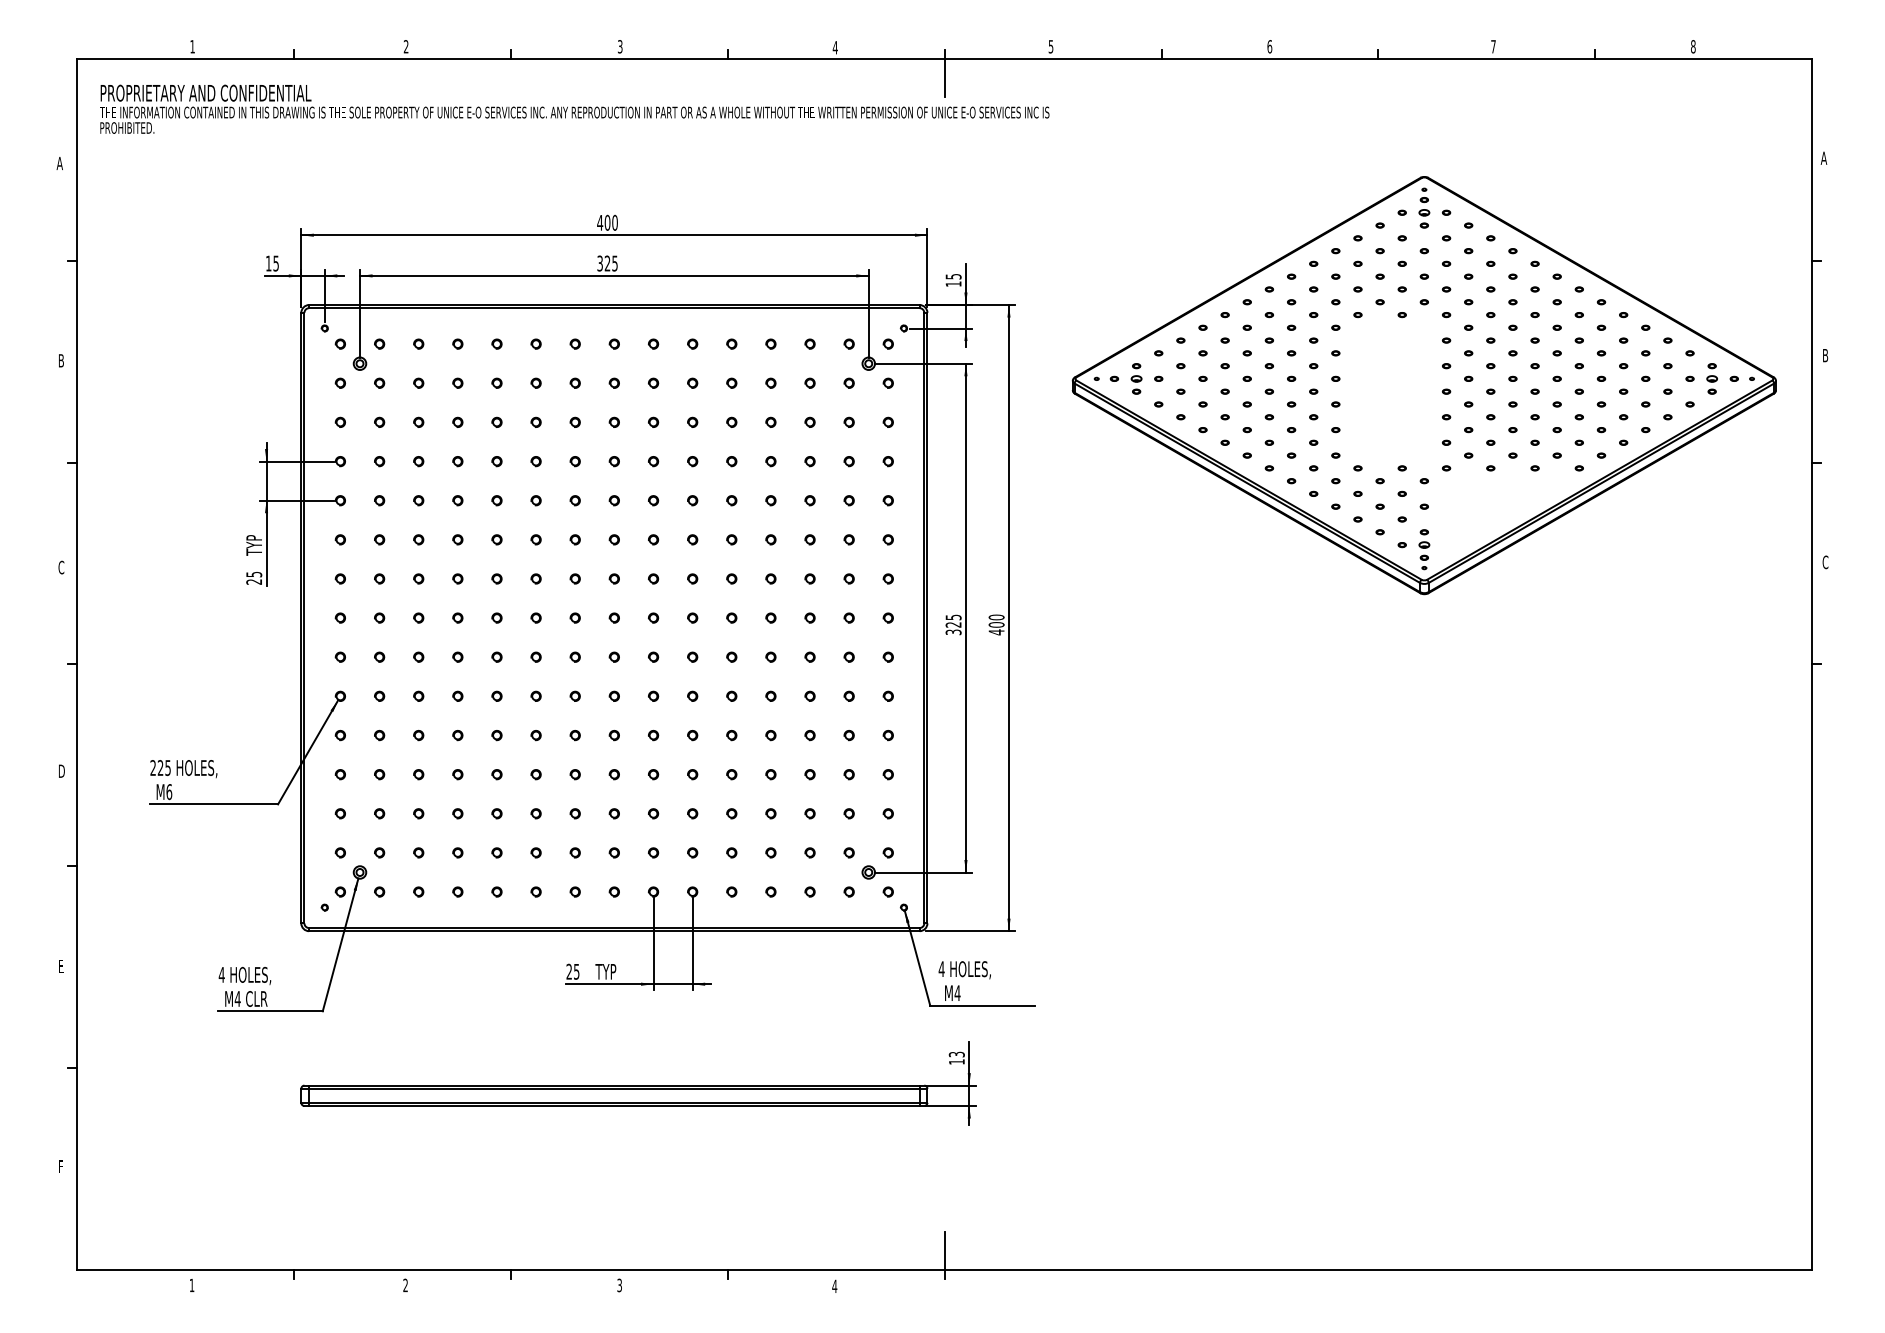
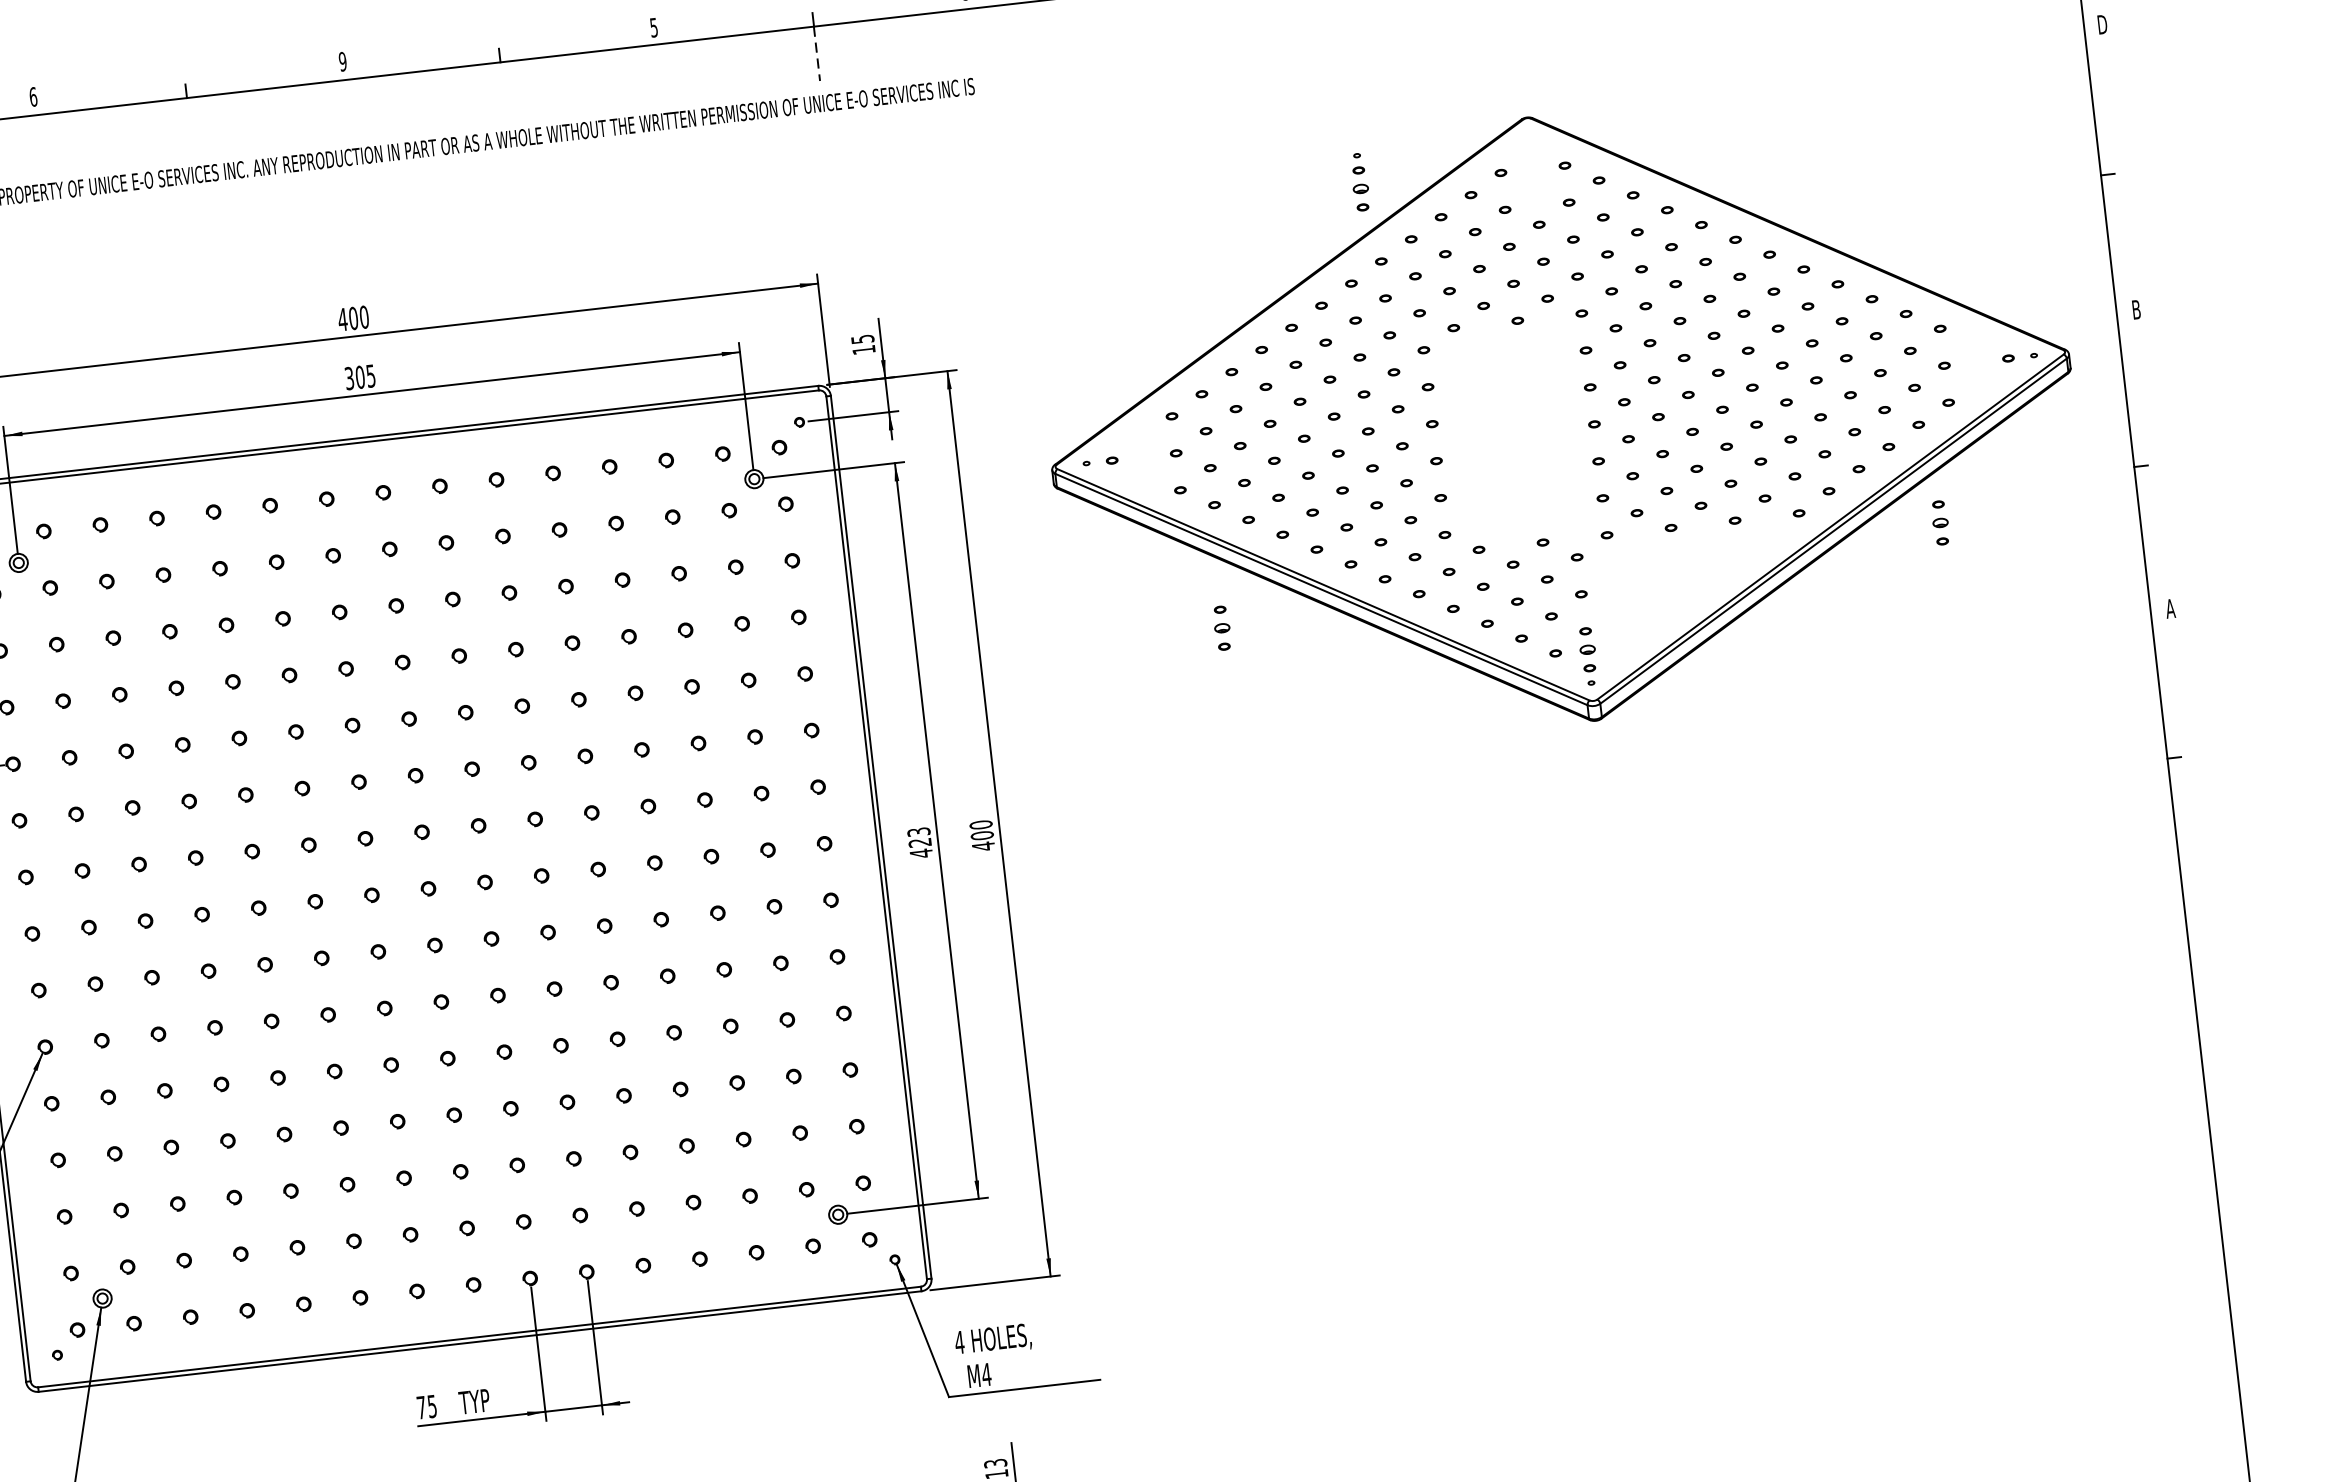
text: (405, 46) -> (32, 96), 2 -> 6
text: (619, 46) -> (341, 61), 3 -> 9
text: (834, 47) -> (652, 27), 4 -> 5
line: (944, 78) -> (816, 54), solid -> dashed
text: (1823, 157) -> (2100, 23), A -> D
part: (1424, 207) -> (1360, 181), moved
text: (607, 263) -> (360, 377), 325 -> 305
part: (1136, 378) -> (1222, 627), moved
part: (1711, 378) -> (1939, 522), moved
text: (1825, 562) -> (2170, 608), C -> A
text: (953, 624) -> (919, 842), 325 -> 423
text: (568, 971) -> (420, 1407), 25 -> 75

